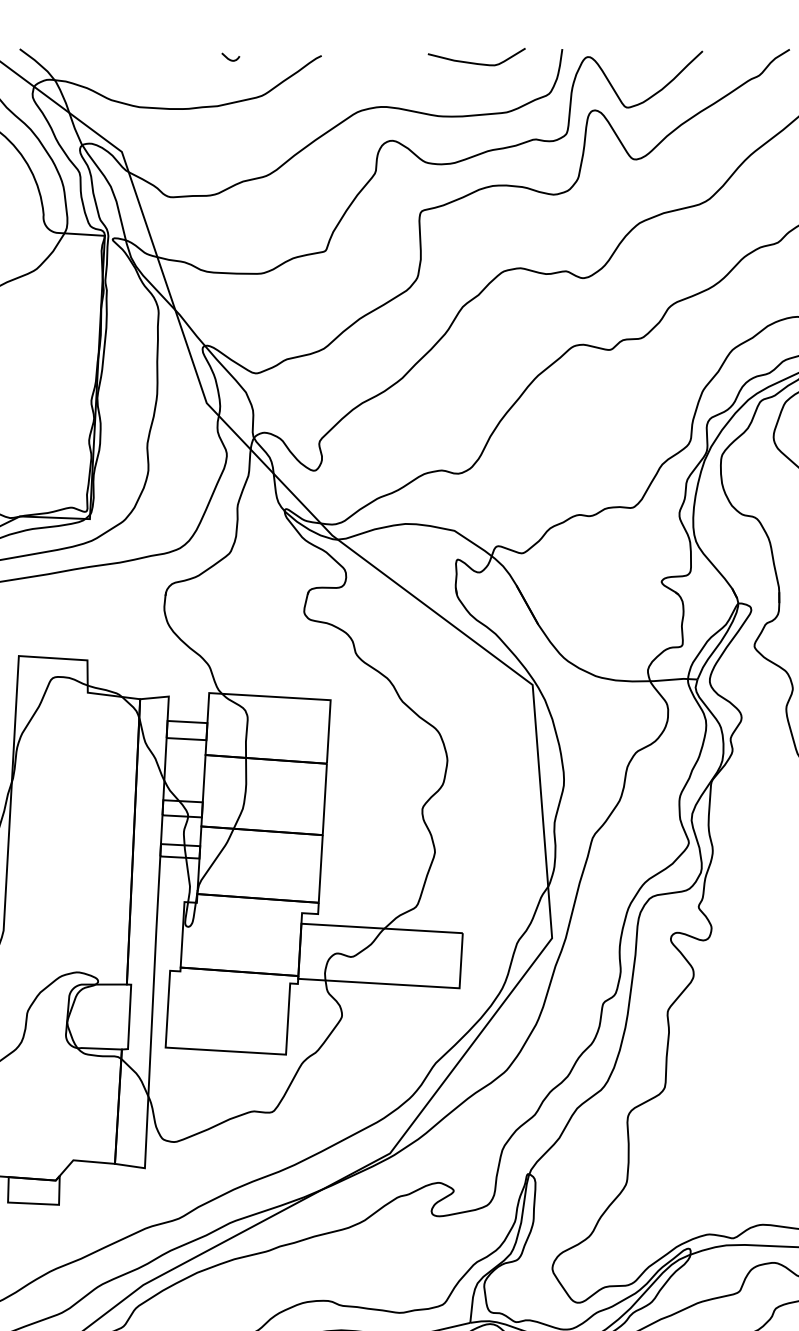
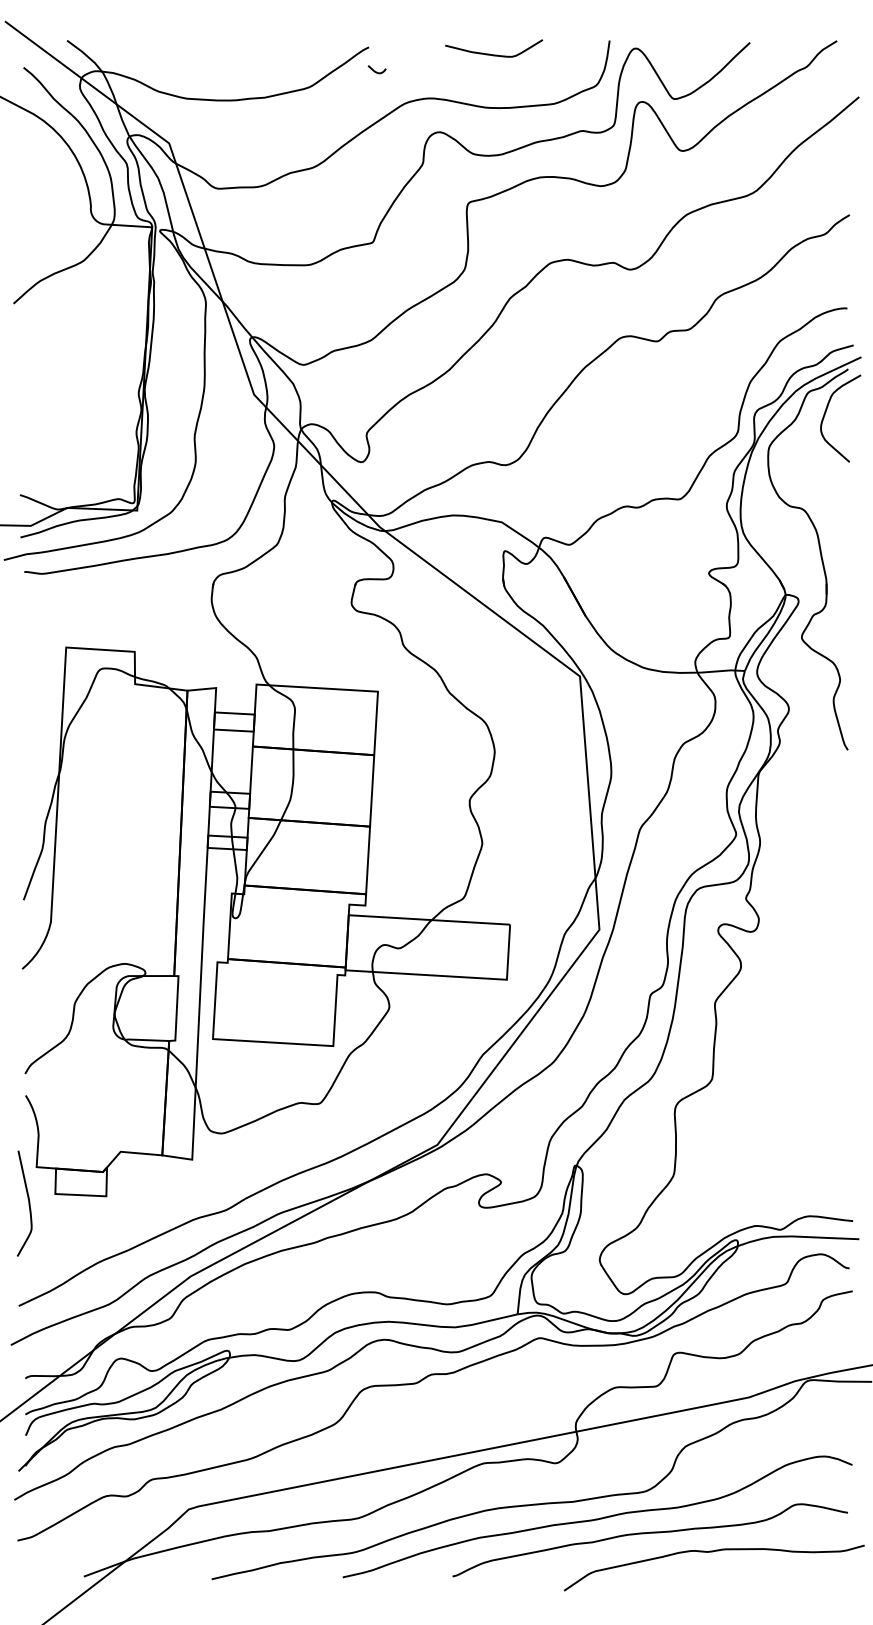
curve: (229, 58) -> (375, 70), moved
curve: (477, 63) -> (494, 54), moved

